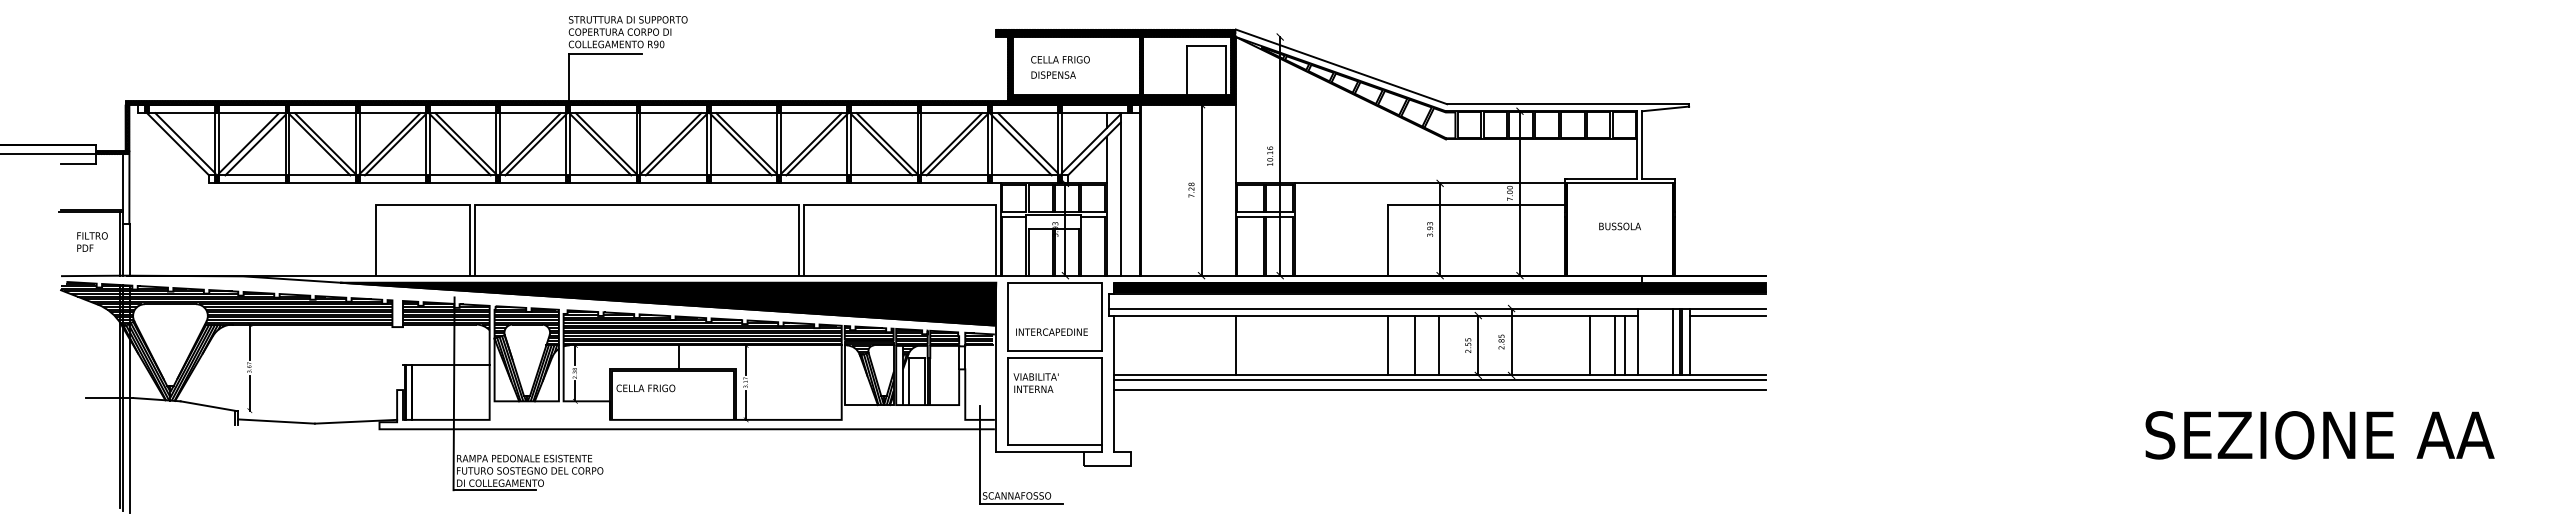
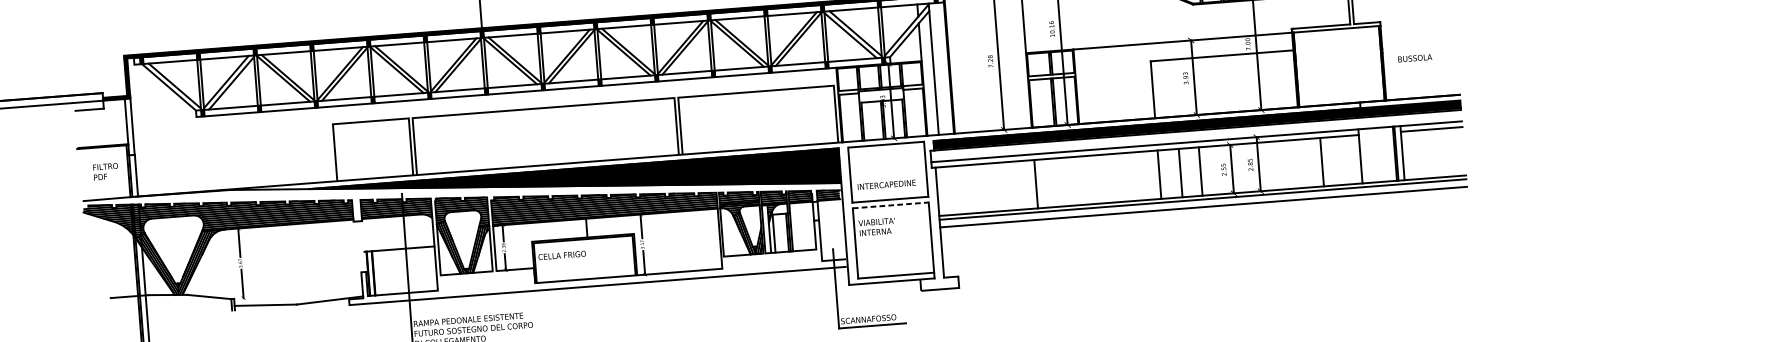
text: (1619, 226) -> (1414, 58), moved
line: (1672, 341) -> (1388, 153), removed
line: (1614, 345) -> (1342, 160), removed
line: (1624, 345) -> (1350, 160), removed
line: (1054, 357) -> (890, 205), solid -> dashed

